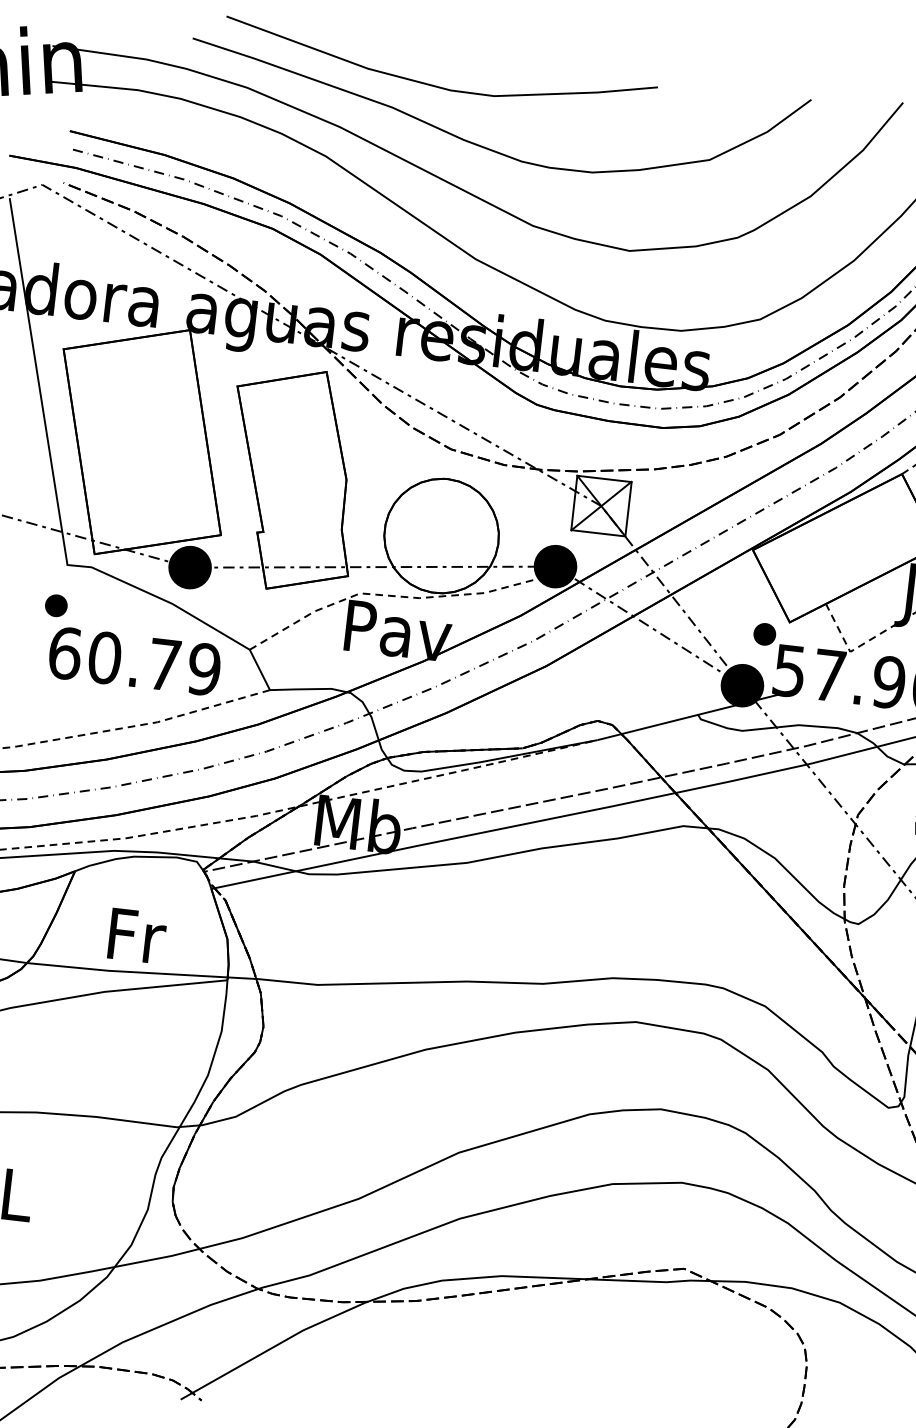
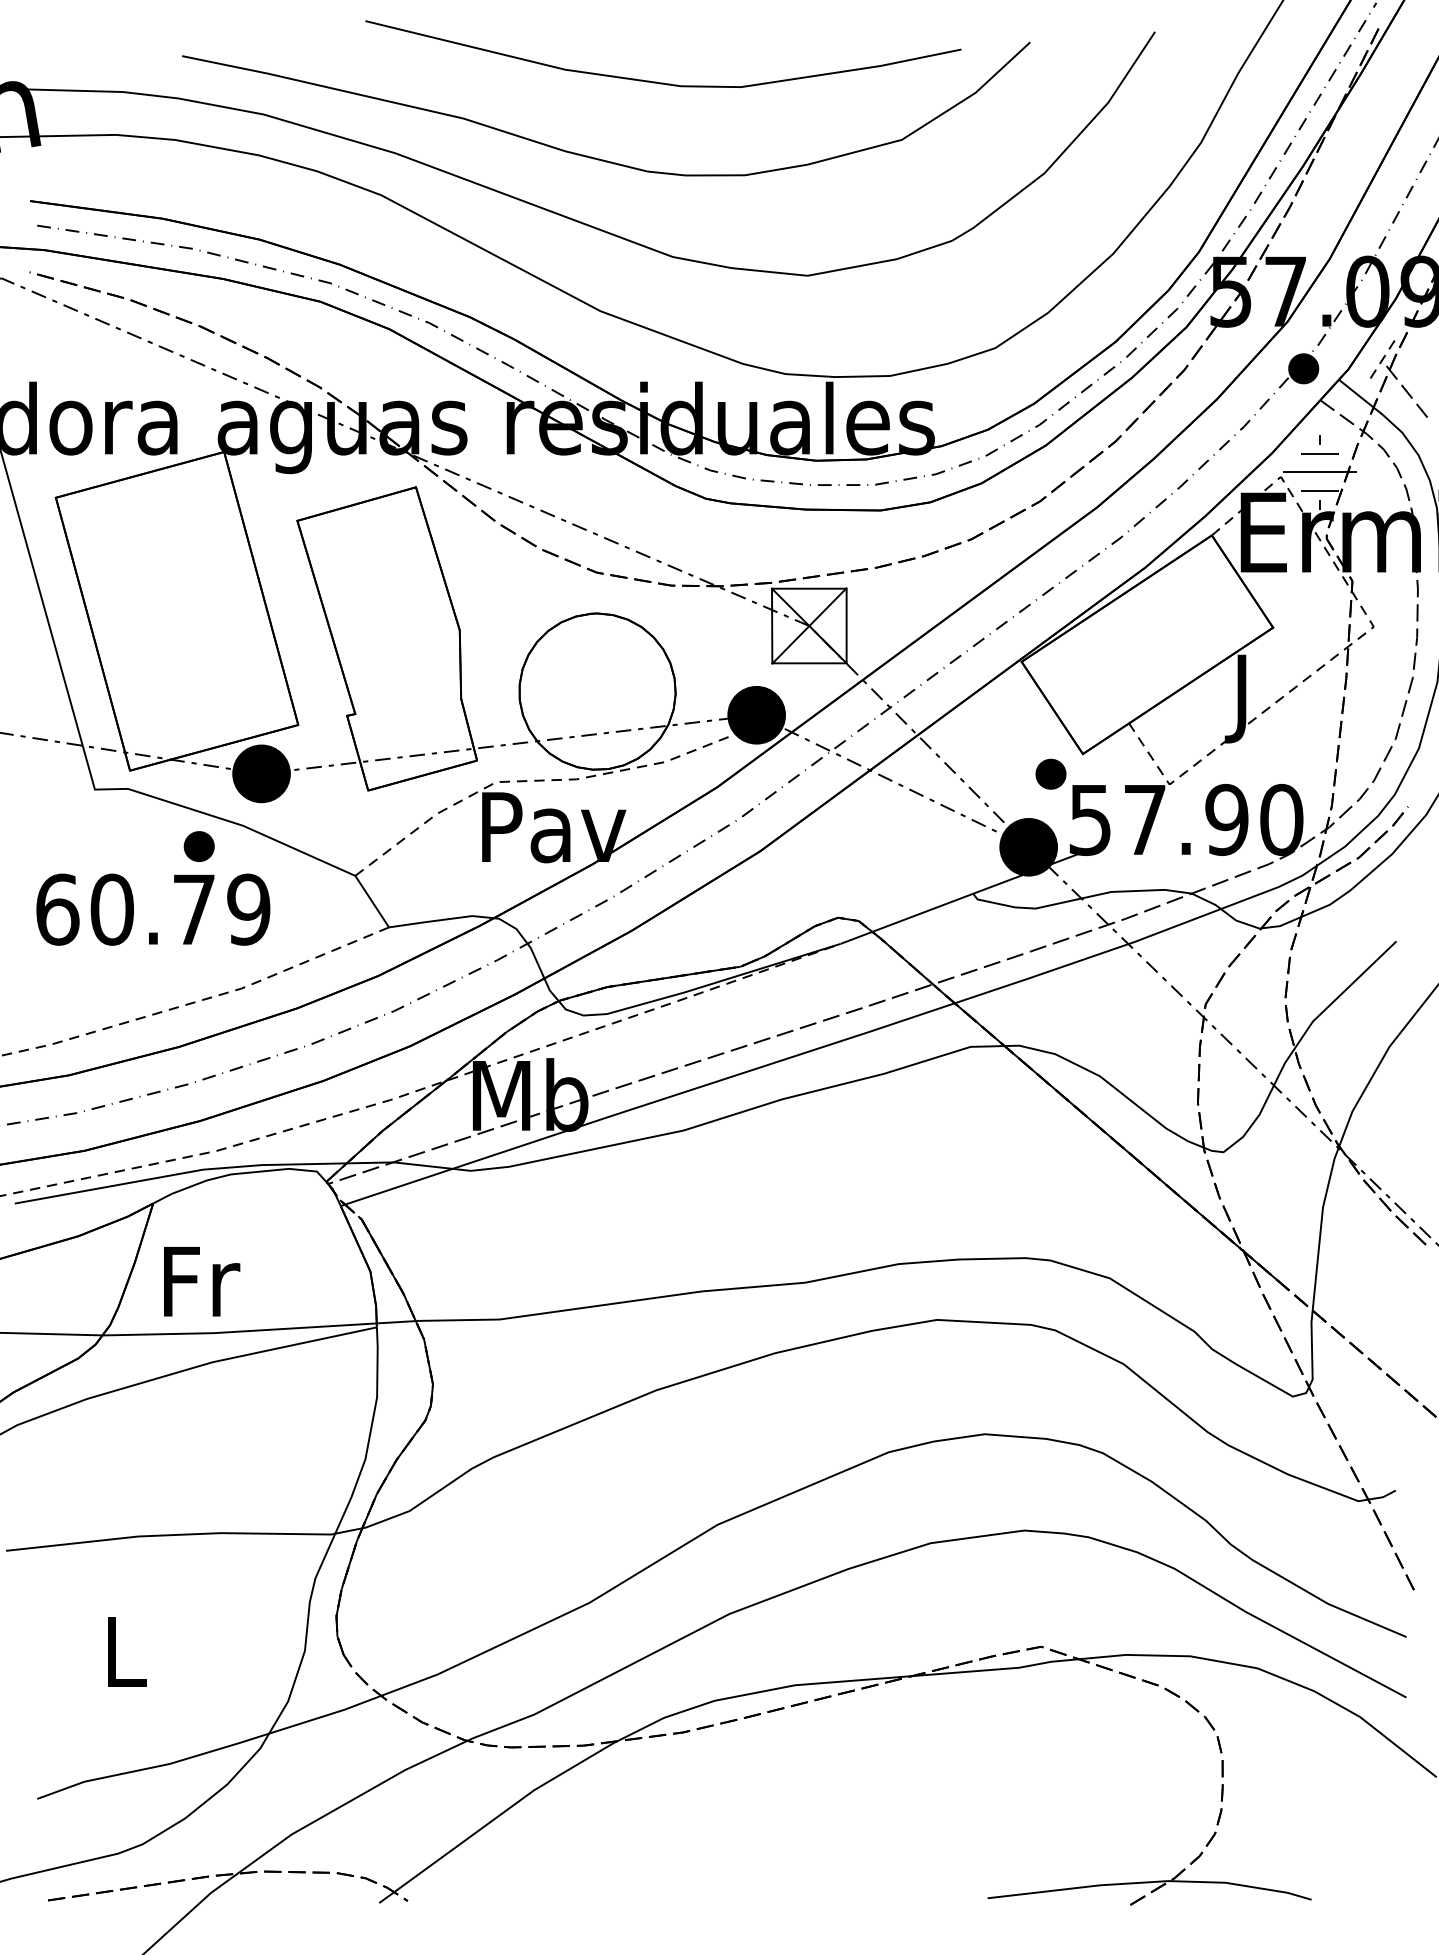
curve: (433, 84) -> (656, 81), moved
part: (55, 605) -> (198, 846), moved
text: (134, 661) -> (153, 909), moved
text: (137, 936) -> (202, 1281), moved

